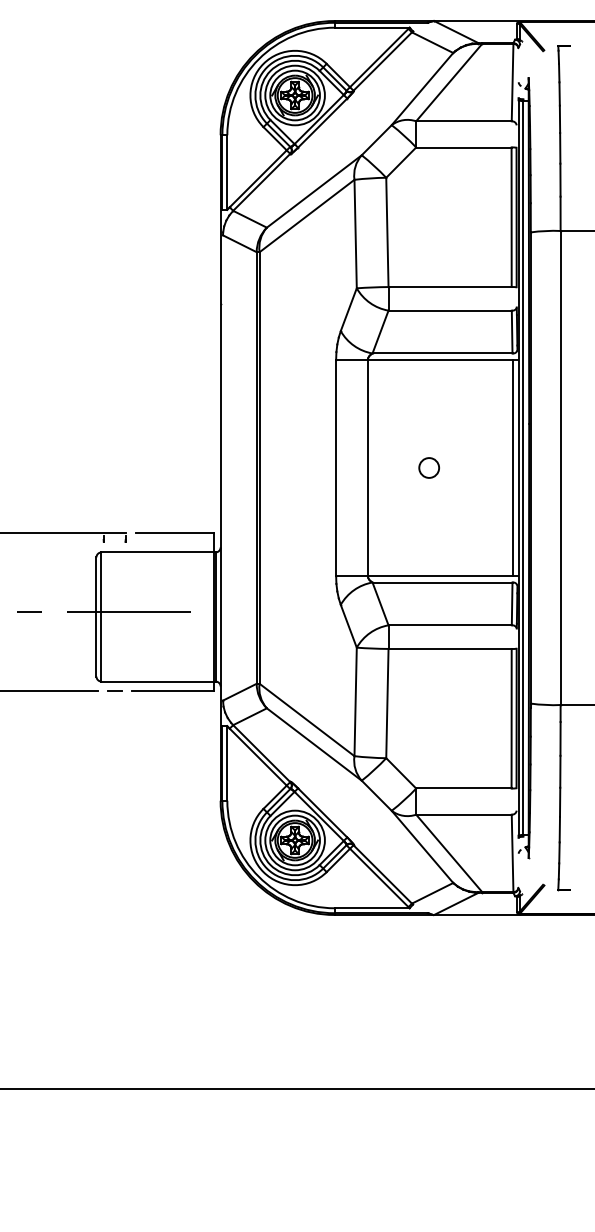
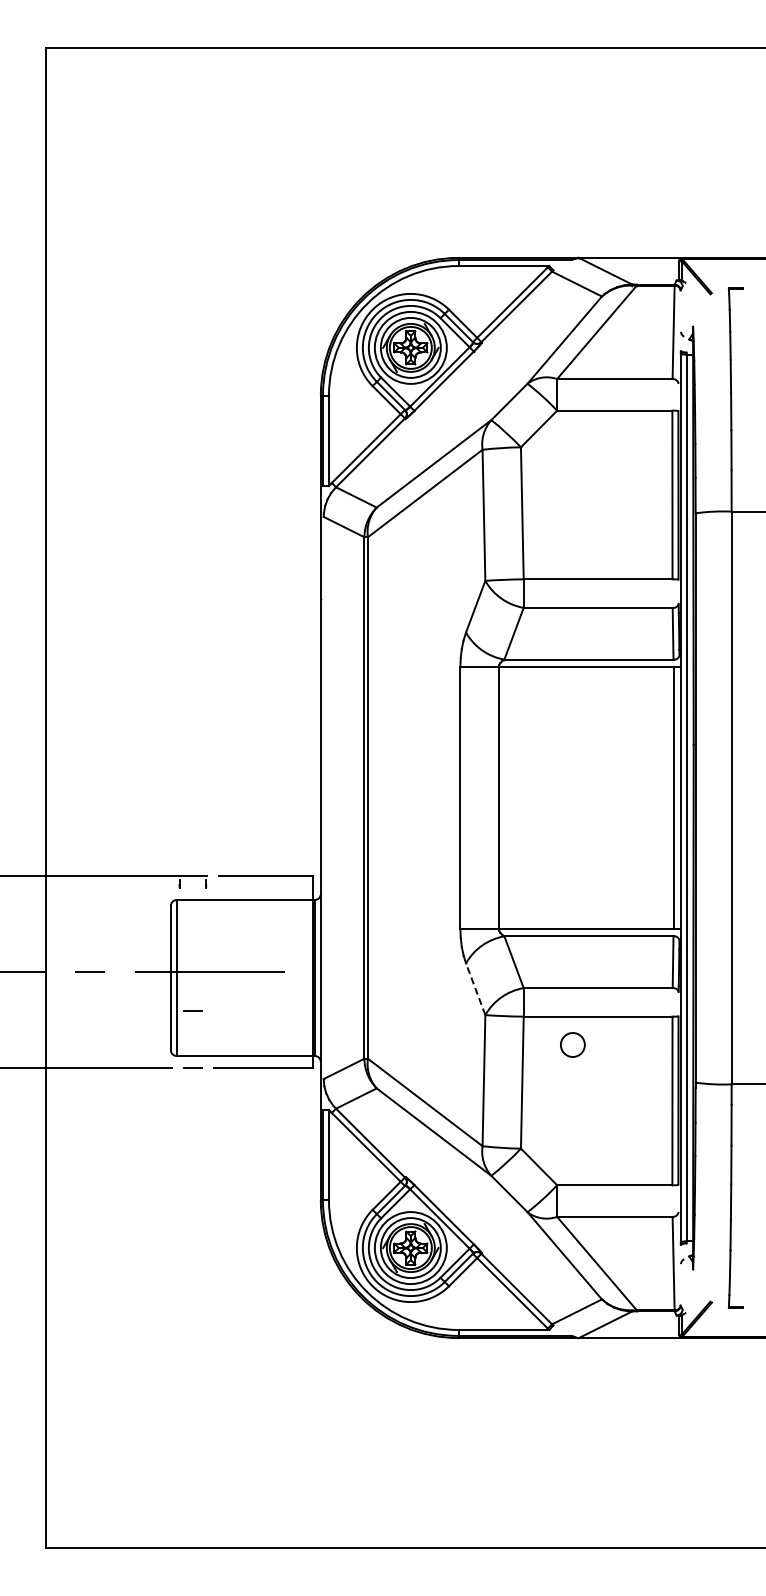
circle: (428, 467) -> (572, 1044), moved
line: (348, 626) -> (475, 989), solid -> dashed
line: (114, 643) -> (192, 1010), added

